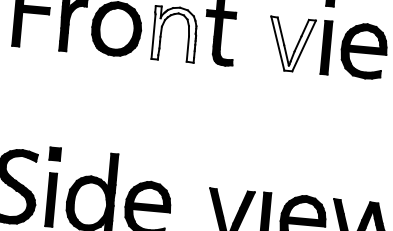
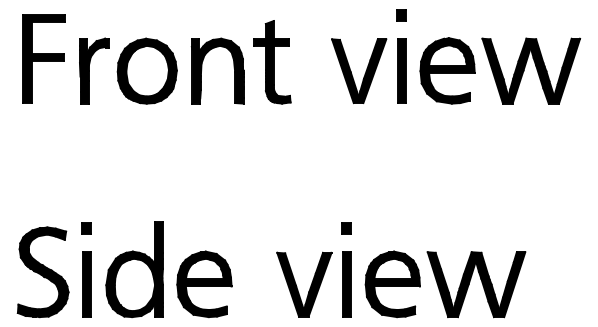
fill: (174, 33) -> (217, 70), added
fill: (291, 45) -> (359, 71), added
part: (54, 153) -> (86, 228), size x0.71
part: (268, 173) -> (346, 228), added

